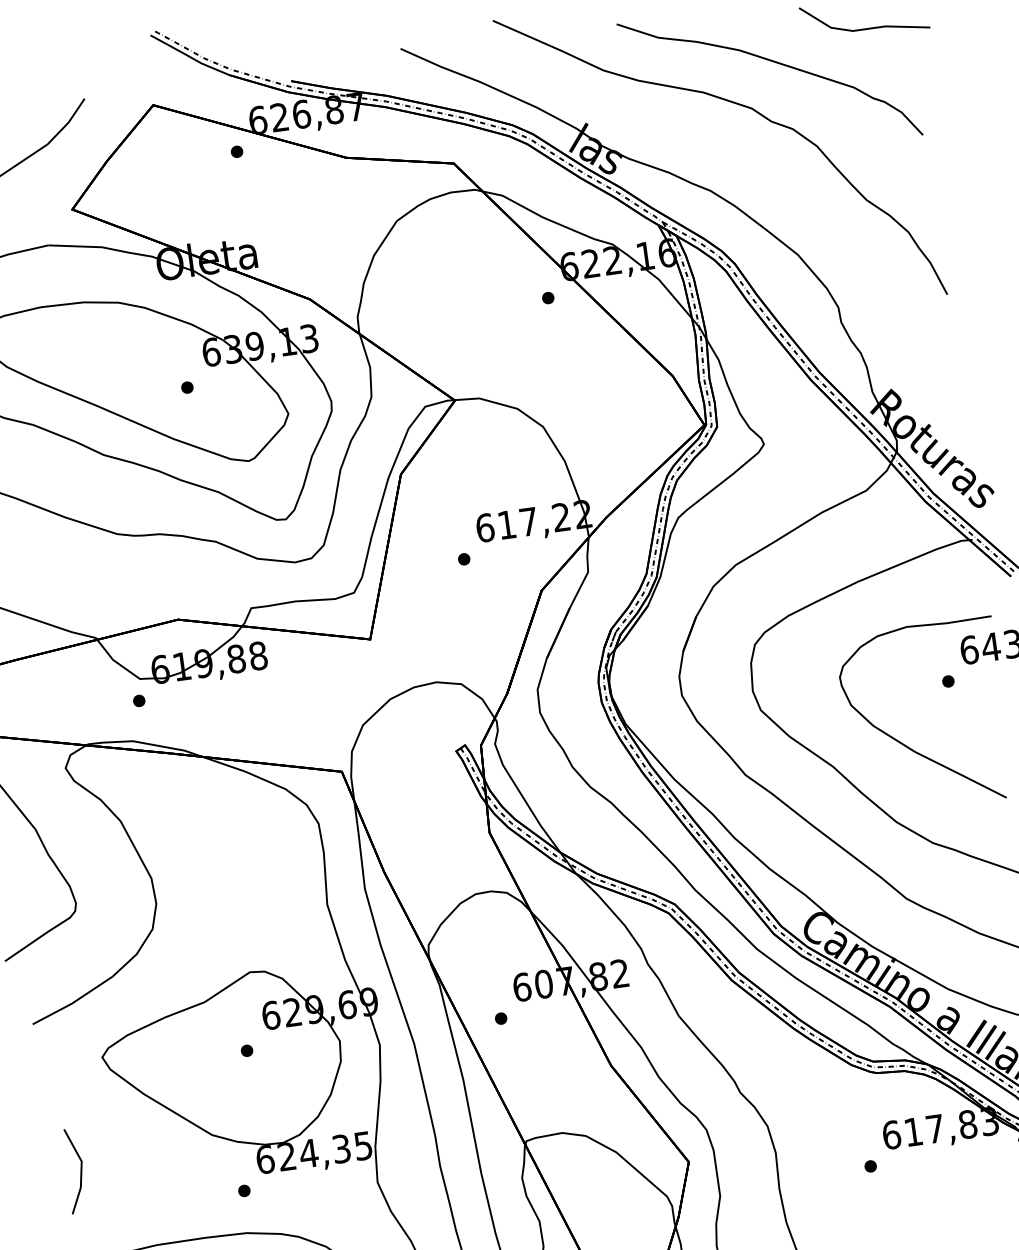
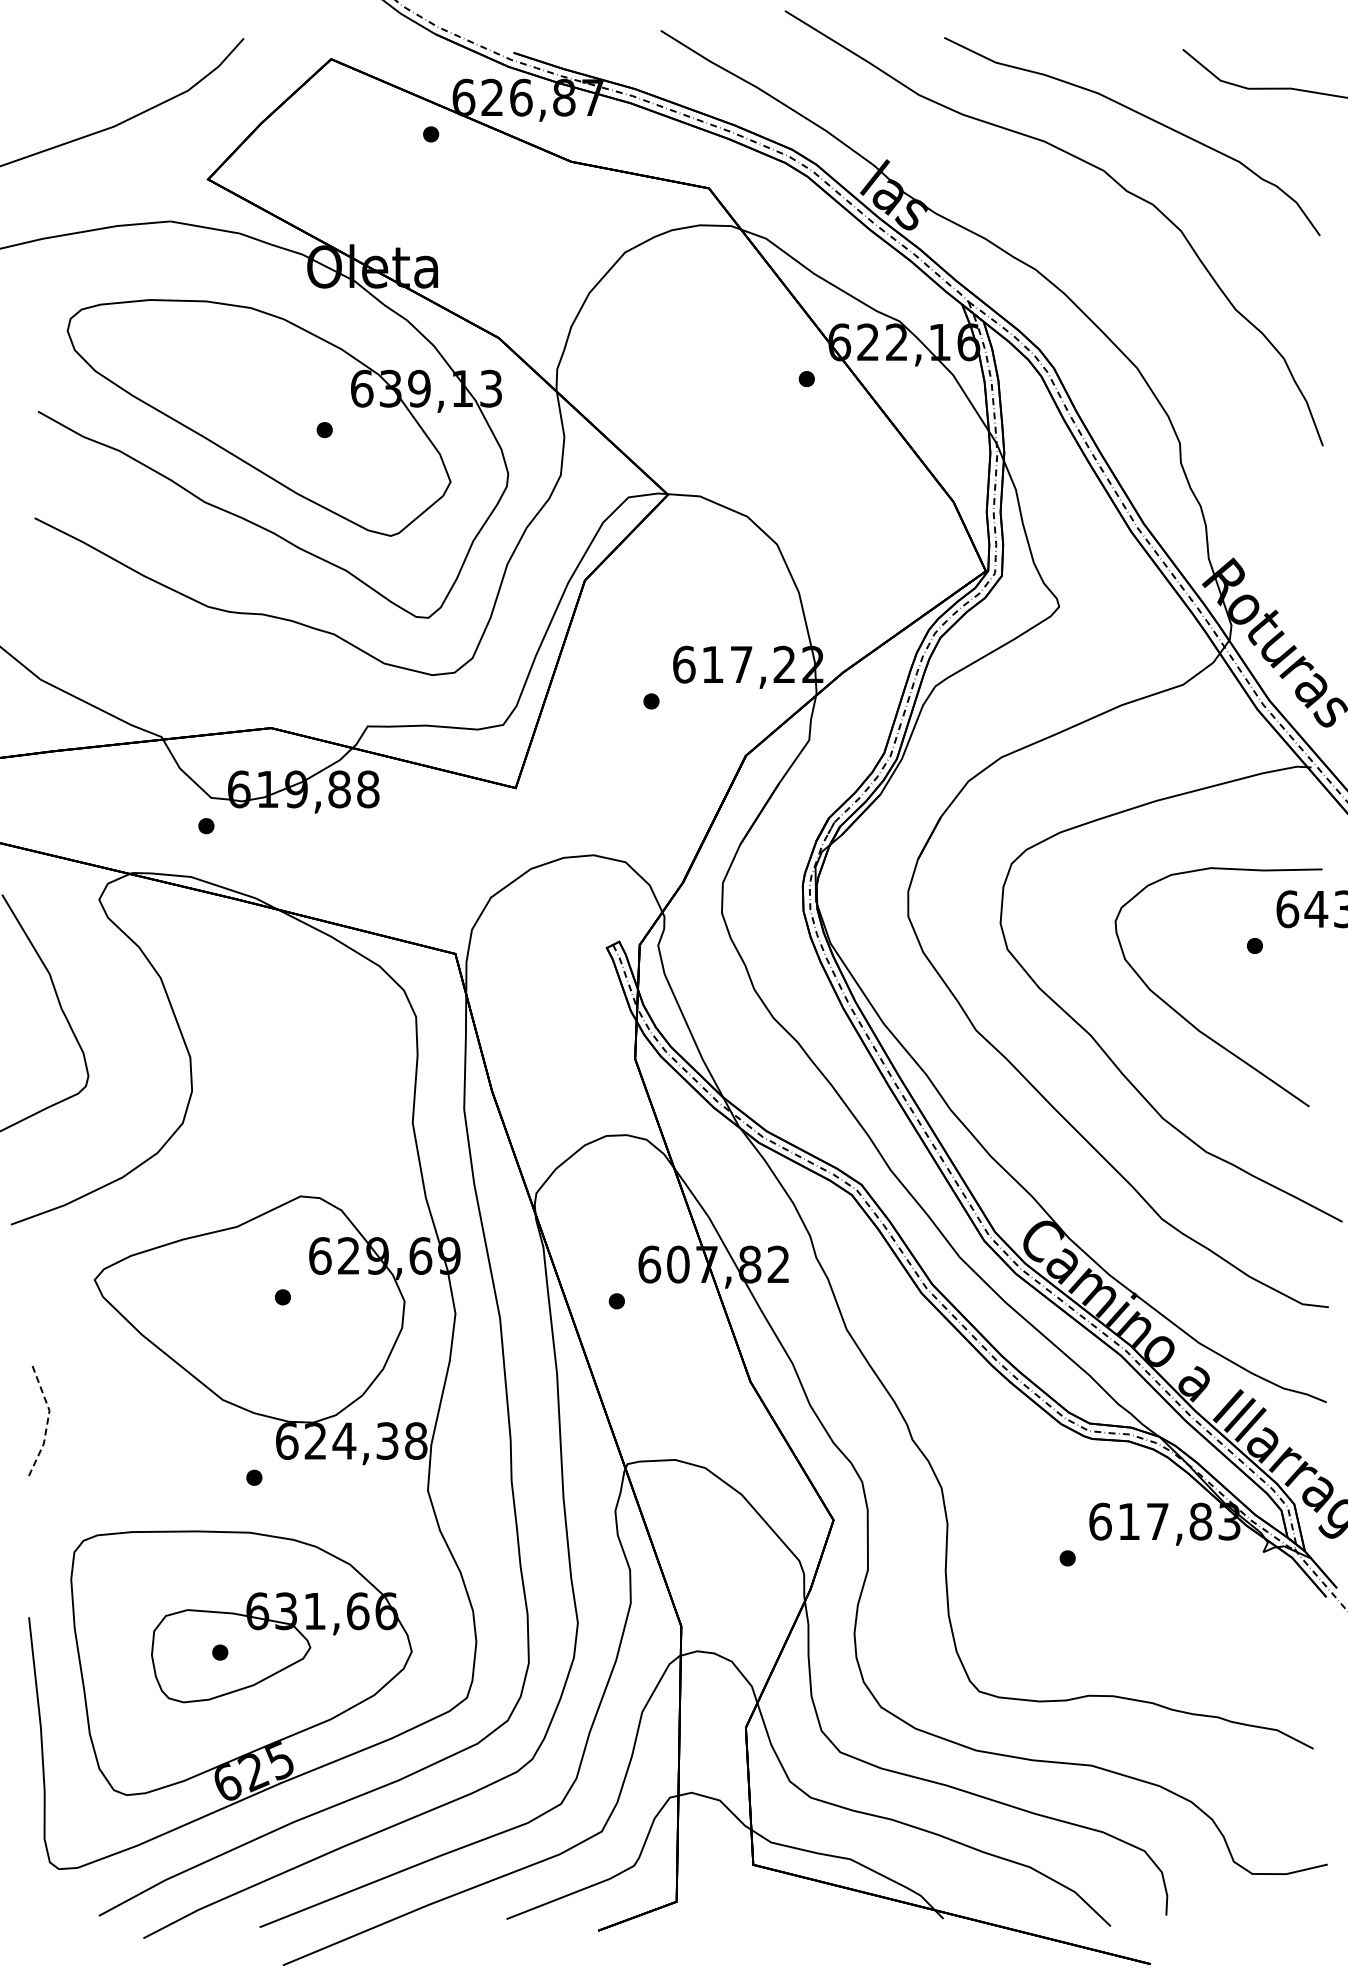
text: (363, 1145) -> (416, 1440), 624,35 -> 624,38
line: (81, 1170) -> (47, 1422), solid -> dashed

